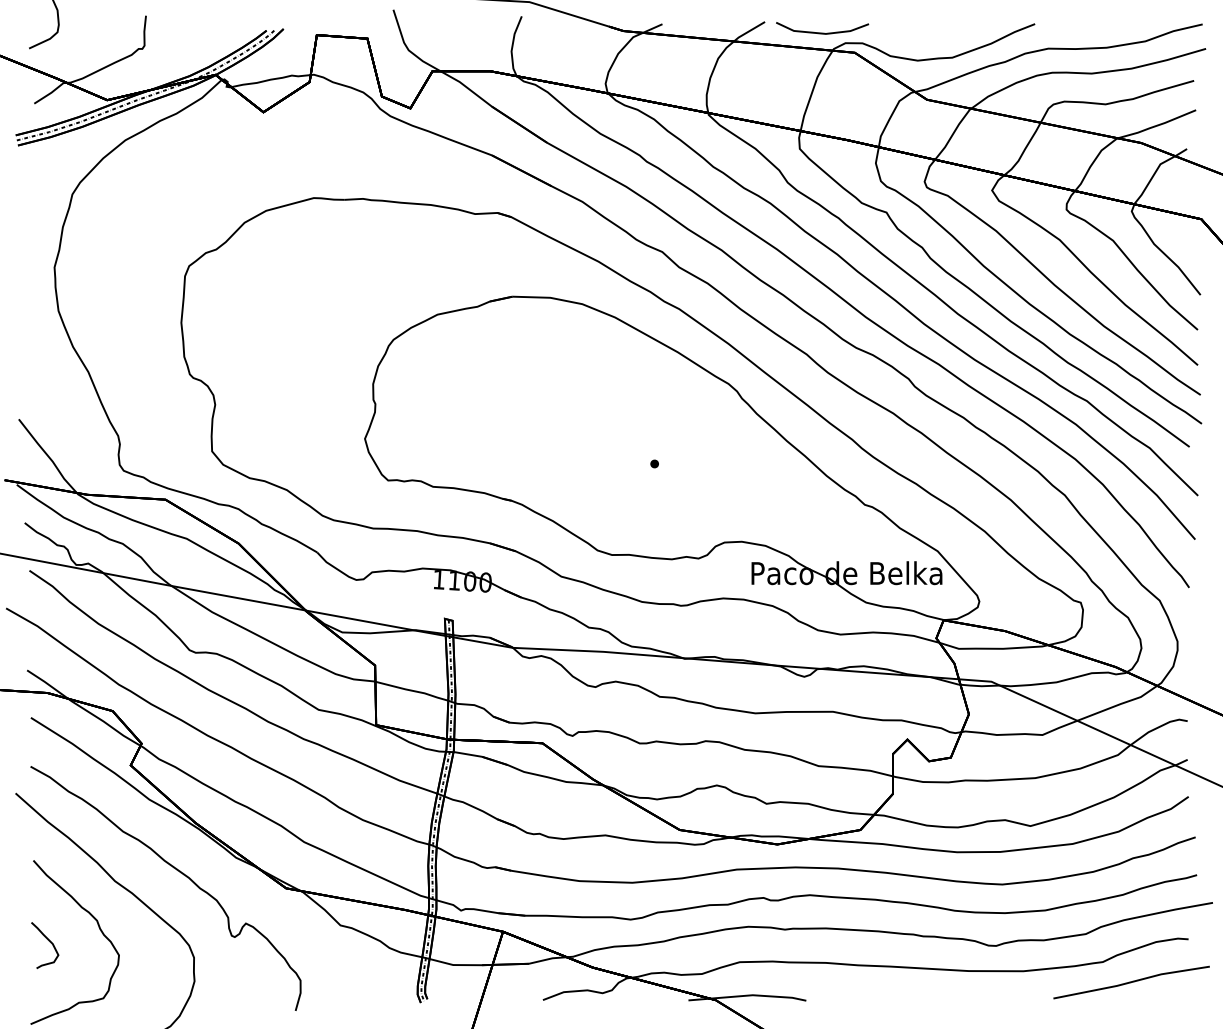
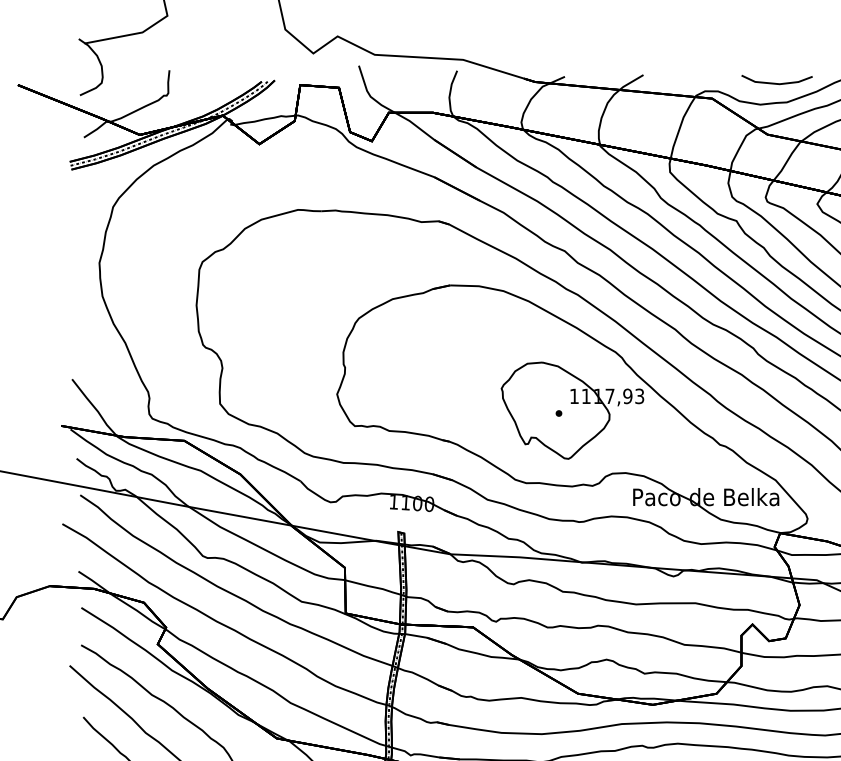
line: (822, 32) -> (777, 83), moved
part: (671, 460) -> (571, 410), added

